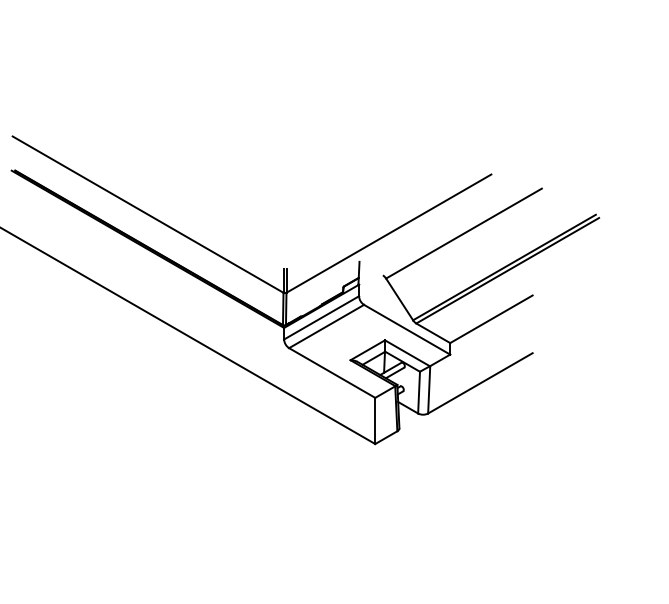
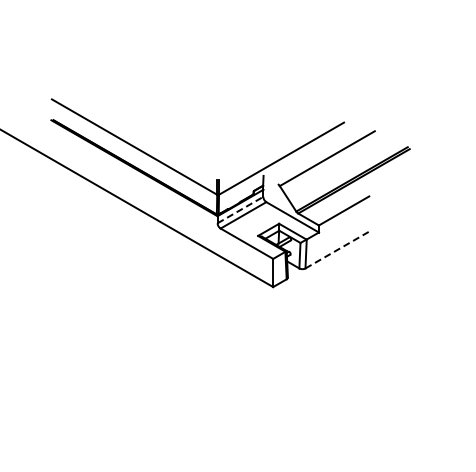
line: (321, 316) -> (240, 209), solid -> dashed
line: (480, 384) -> (337, 250), solid -> dashed

